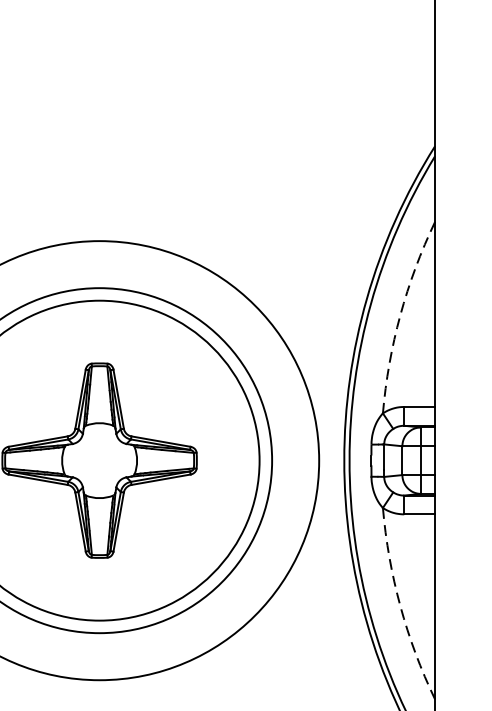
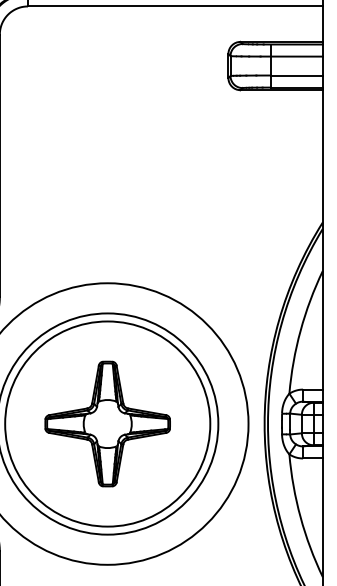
arc: (400, 314) -> (300, 330), dashed -> solid
arc: (400, 606) -> (300, 517), dashed -> solid

